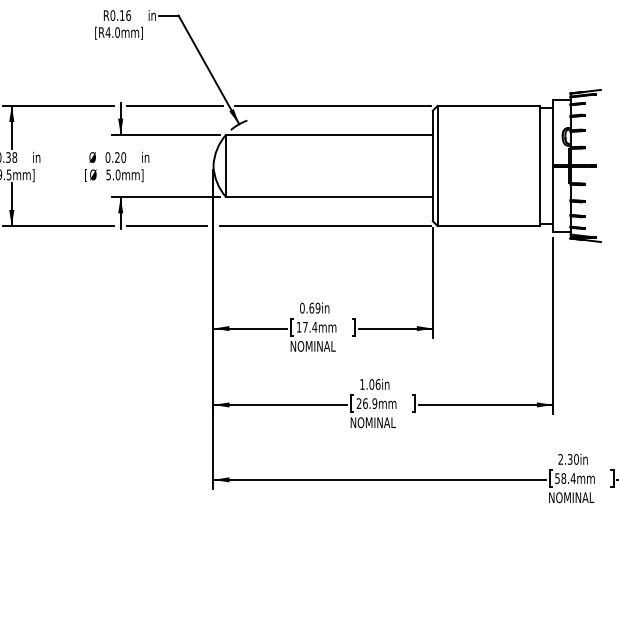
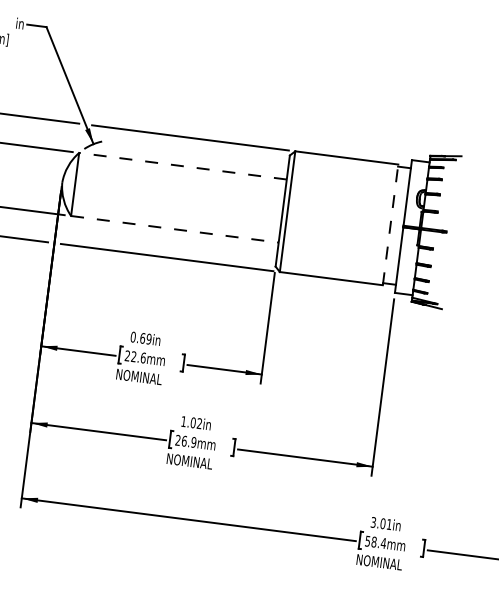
line: (329, 134) -> (182, 166), solid -> dashed
line: (540, 165) -> (391, 224), solid -> dashed
line: (330, 197) -> (175, 229), solid -> dashed
text: (306, 326) -> (135, 356), 17.4mm -> 22.6mm
text: (377, 384) -> (198, 423), 1.06in -> 1.02in
text: (568, 459) -> (381, 523), 2.30in -> 3.01in

